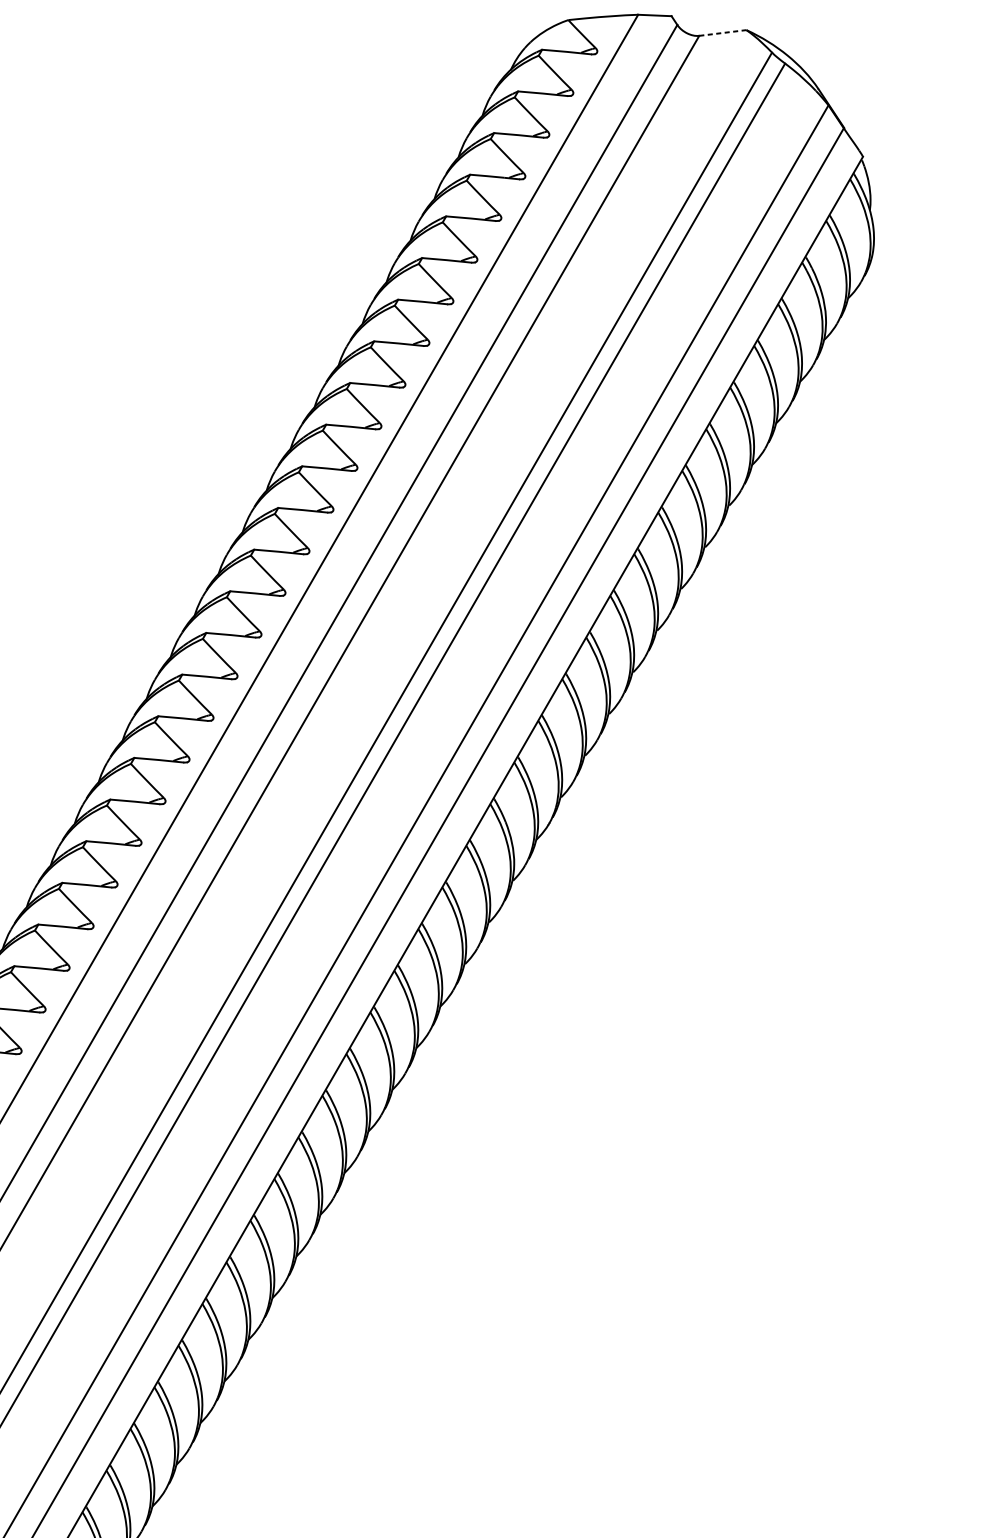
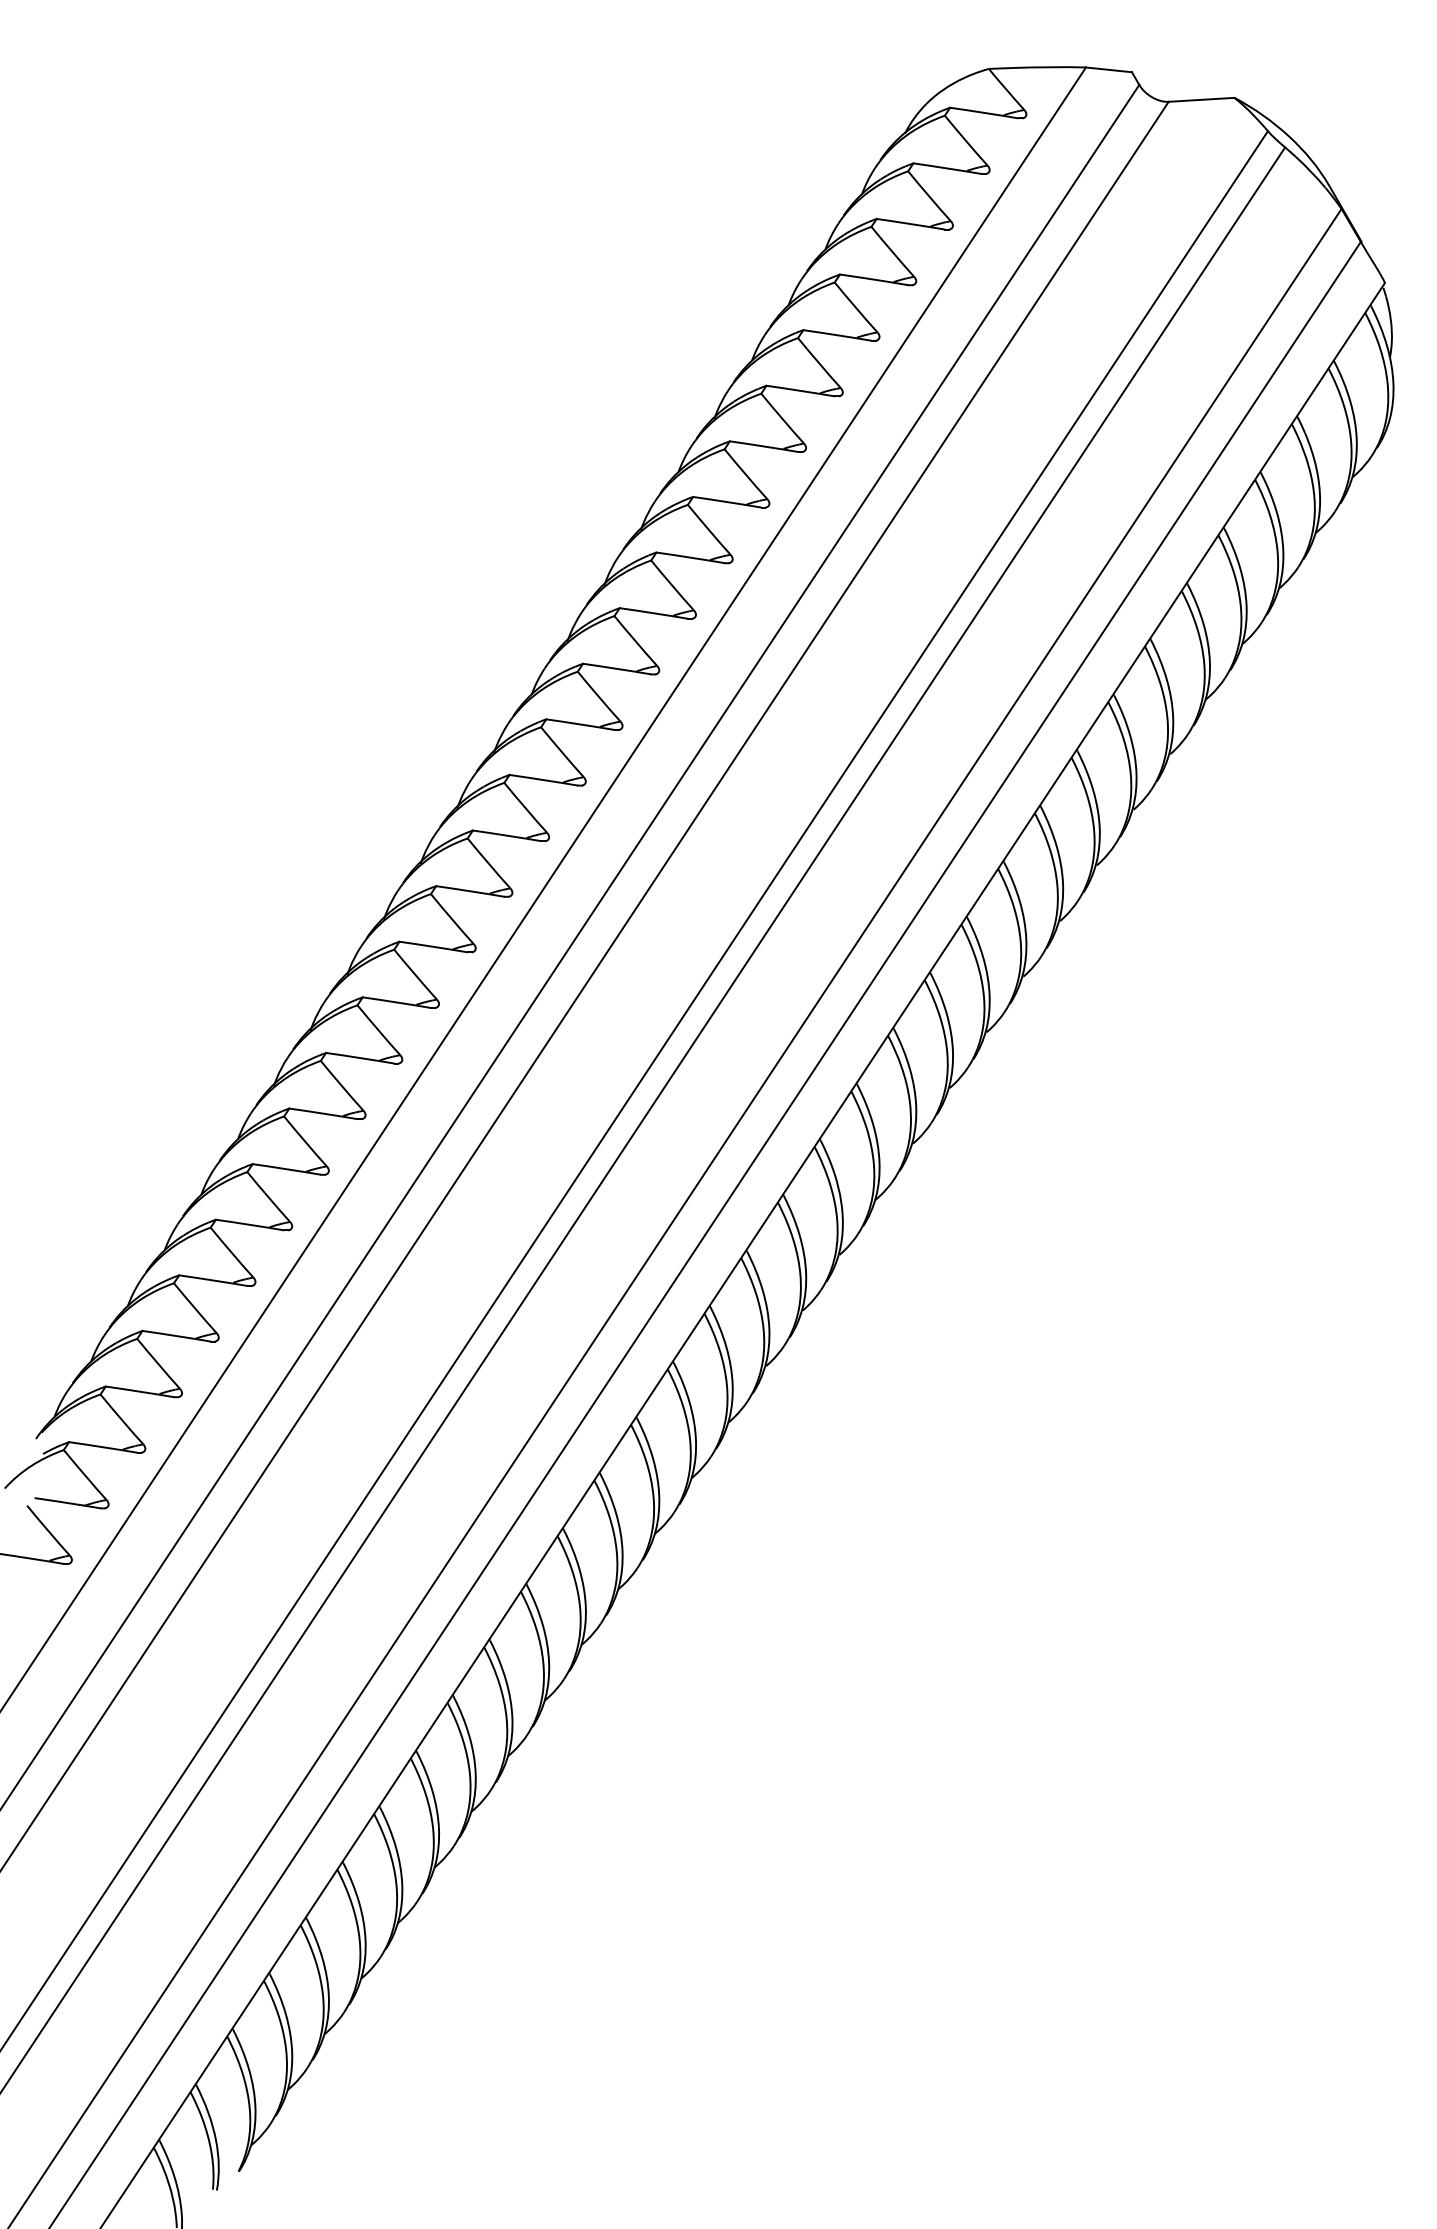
line: (722, 32) -> (1201, 99), dashed -> solid

